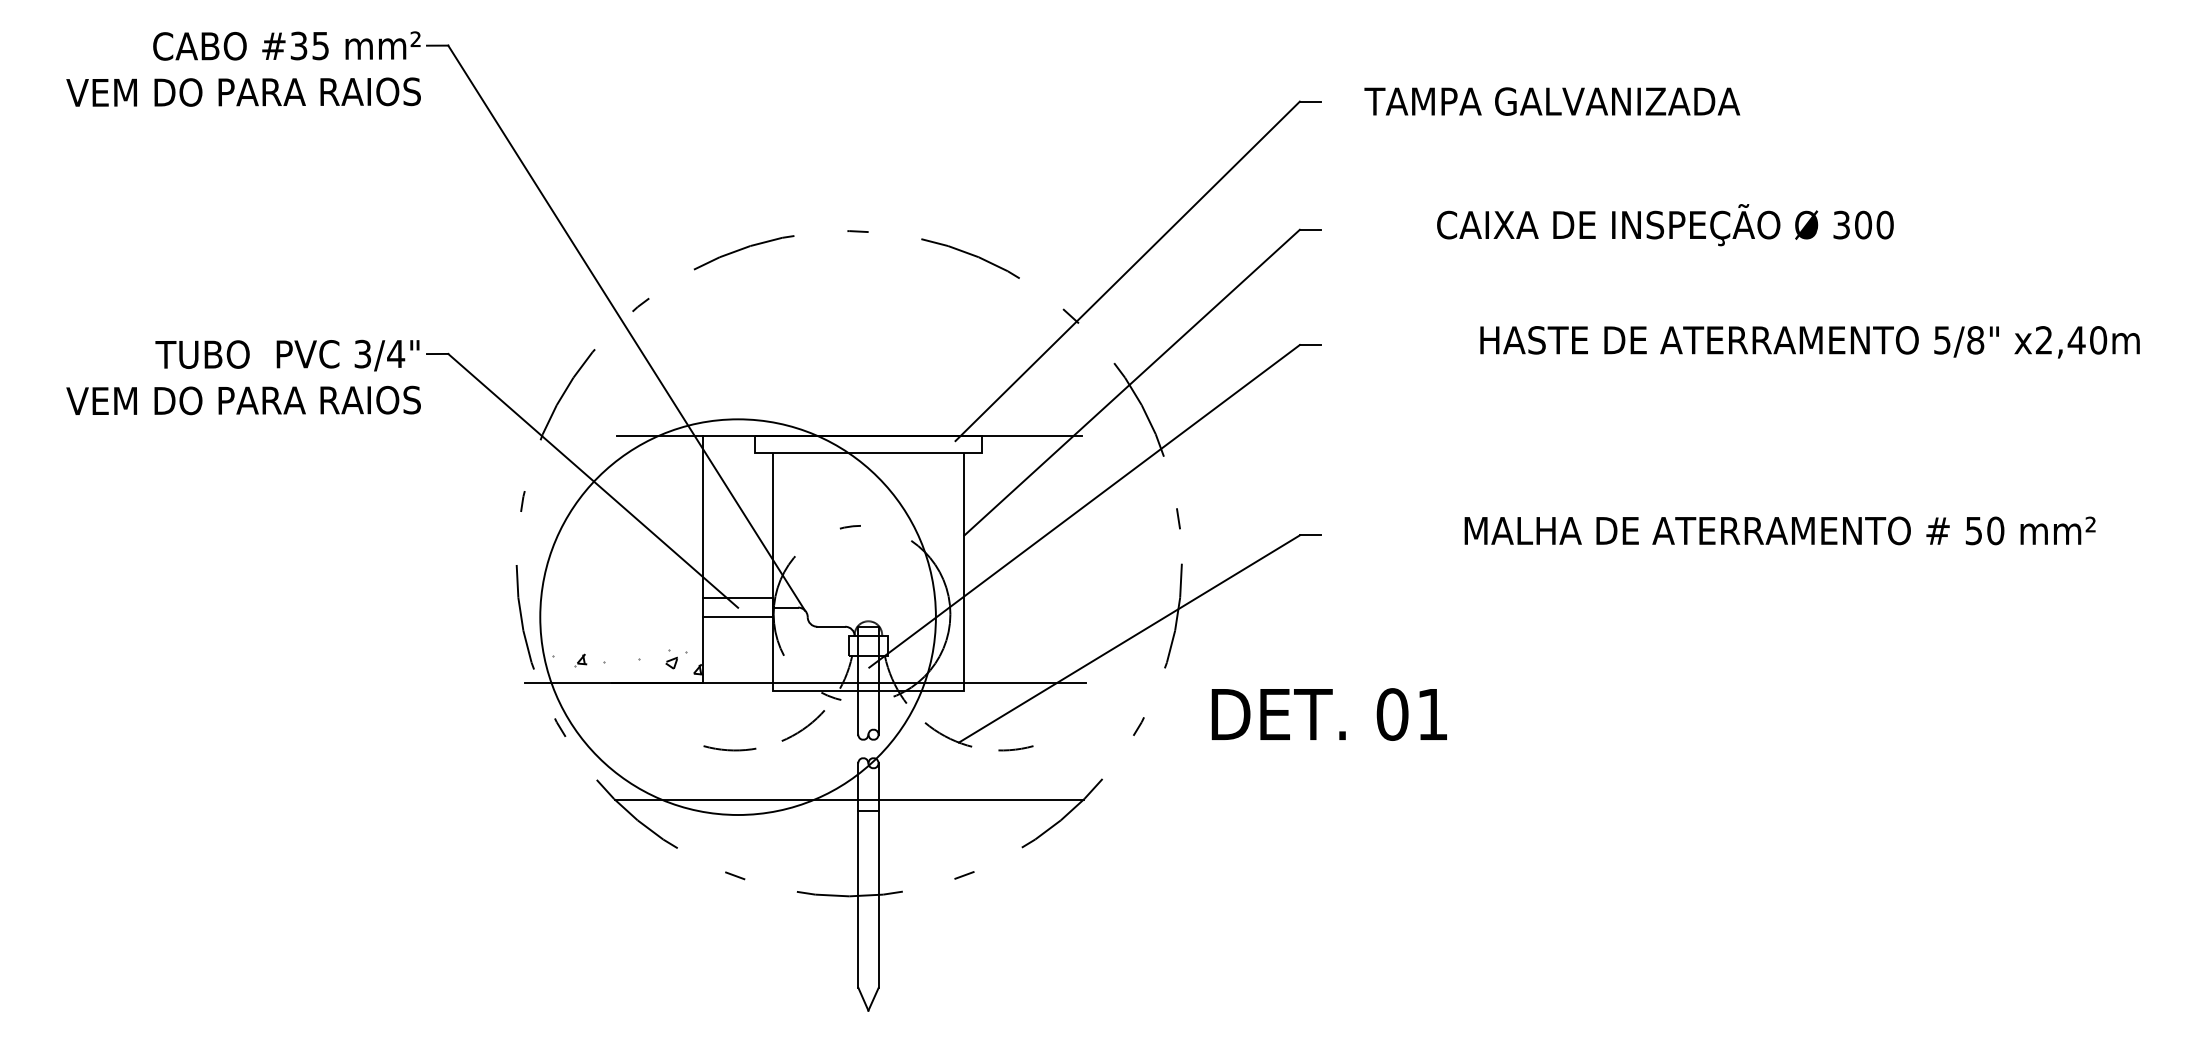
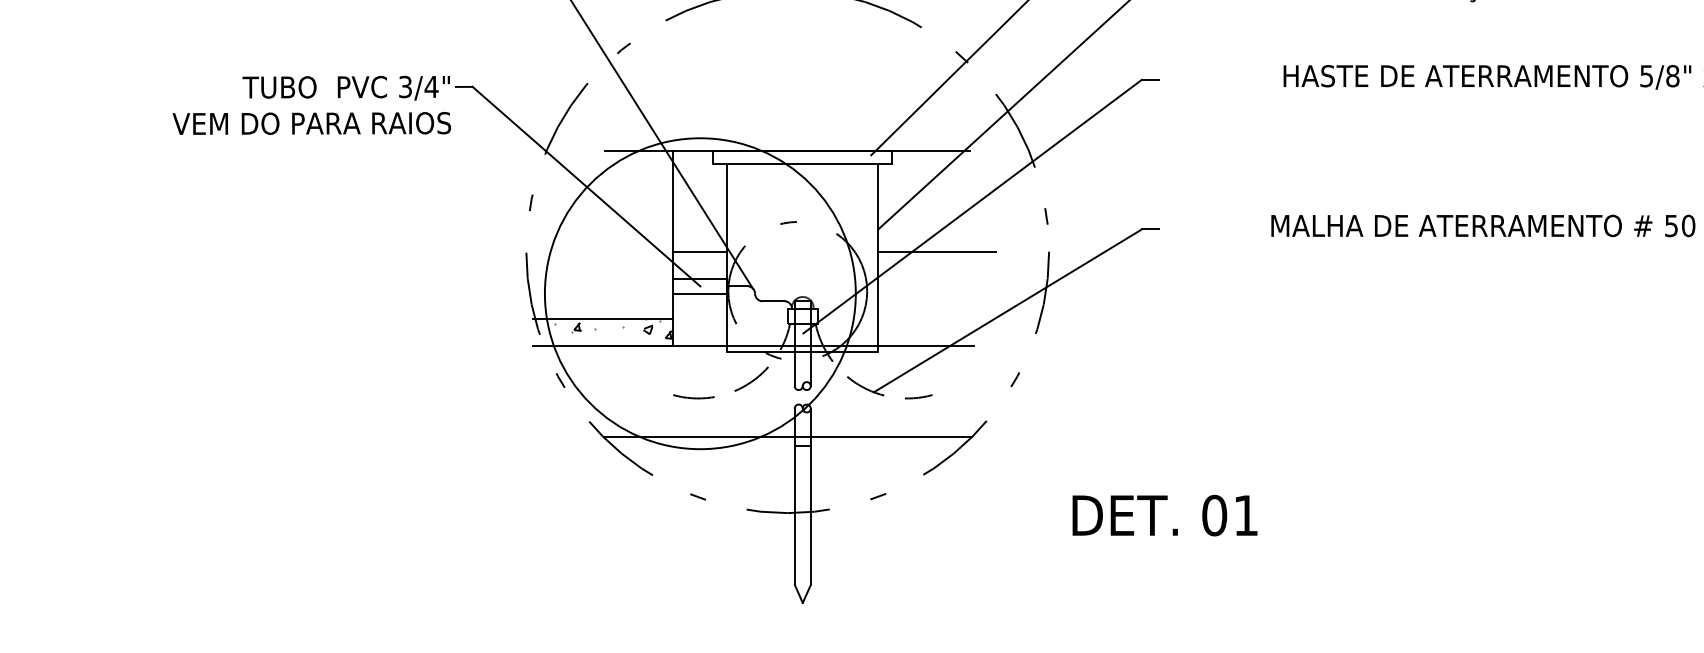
line: (737, 563) -> (699, 251), added
line: (1039, 563) -> (937, 251), added
line: (614, 649) -> (603, 319), added
text: (1328, 714) -> (1164, 515), moved

